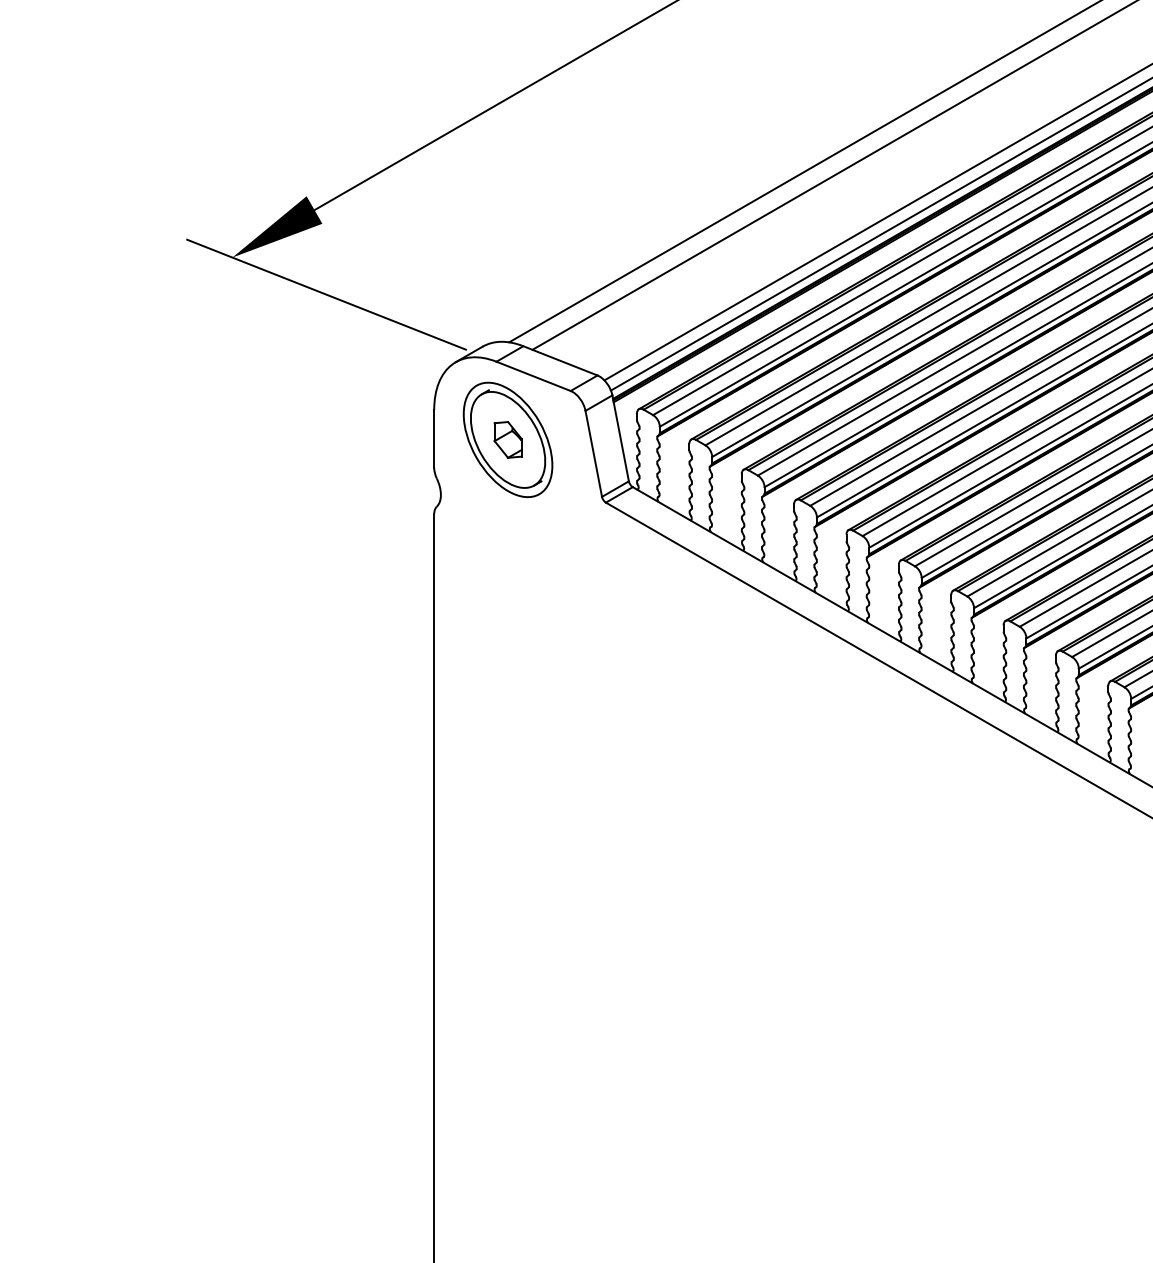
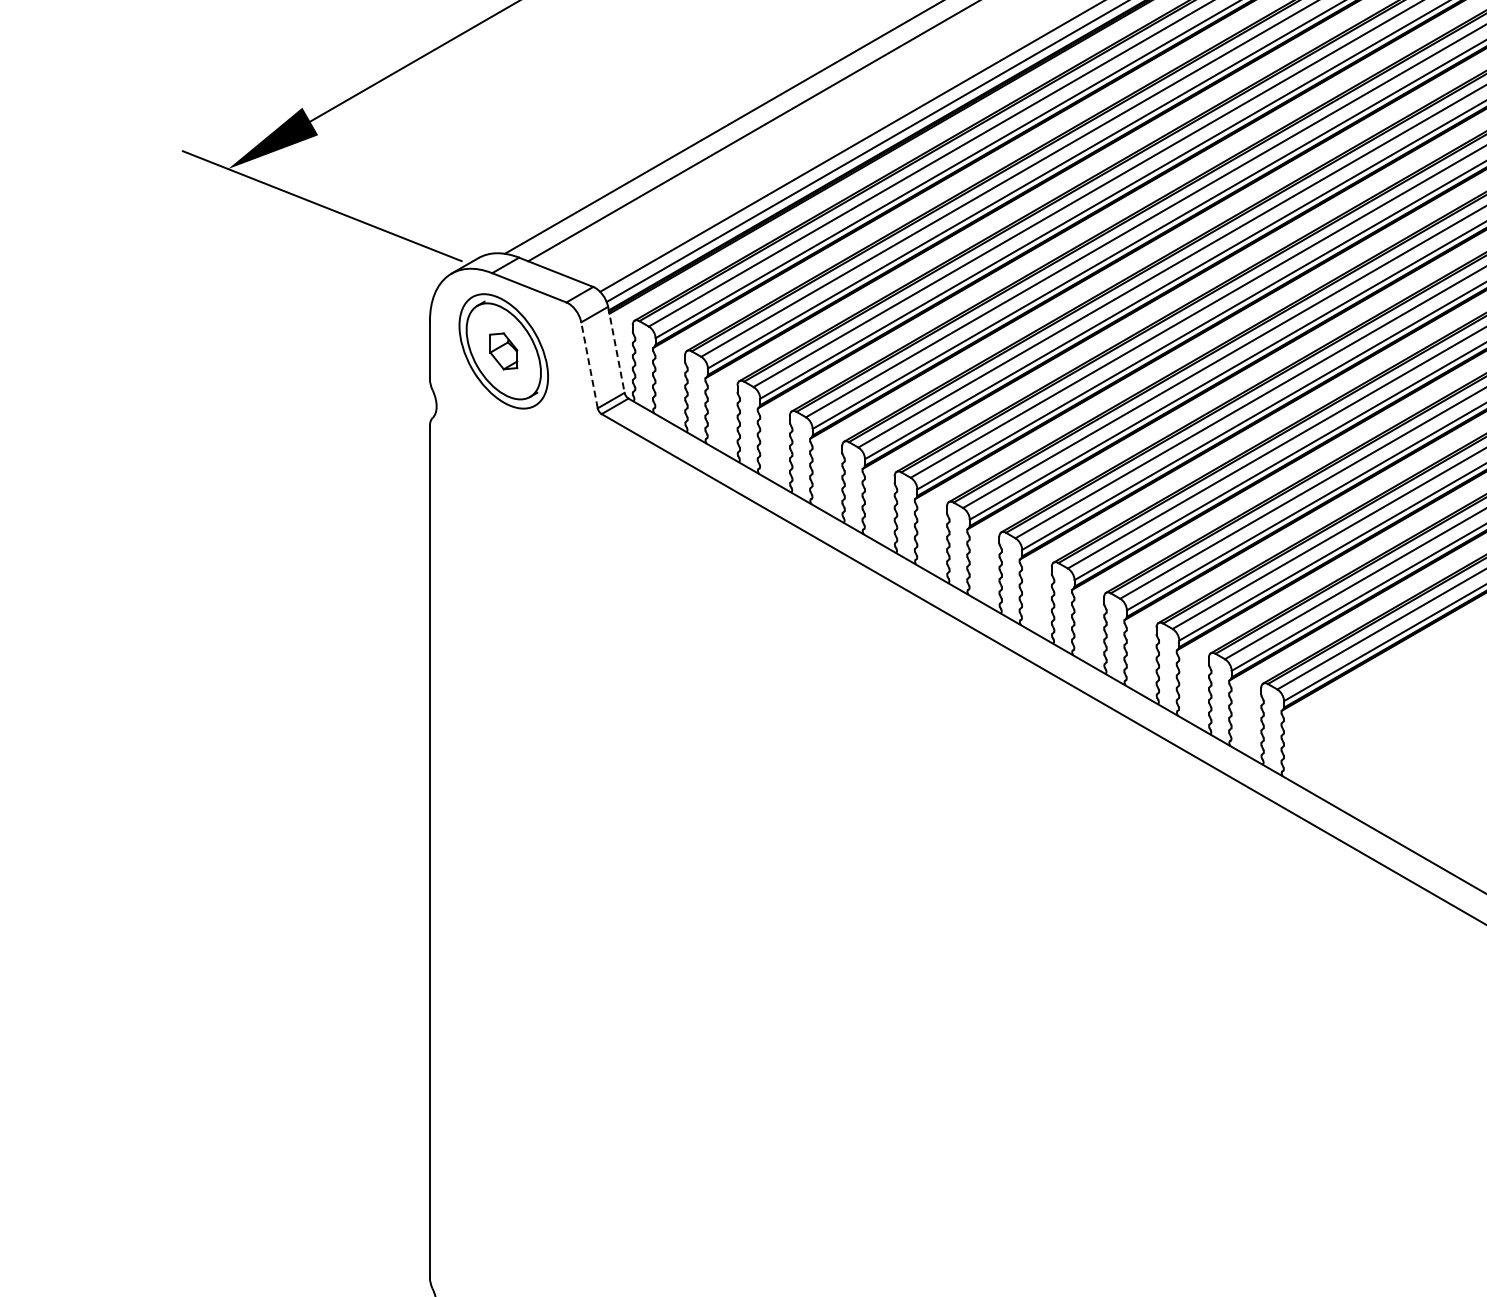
line: (620, 438) -> (616, 349), solid -> dashed
line: (593, 454) -> (589, 365), solid -> dashed

